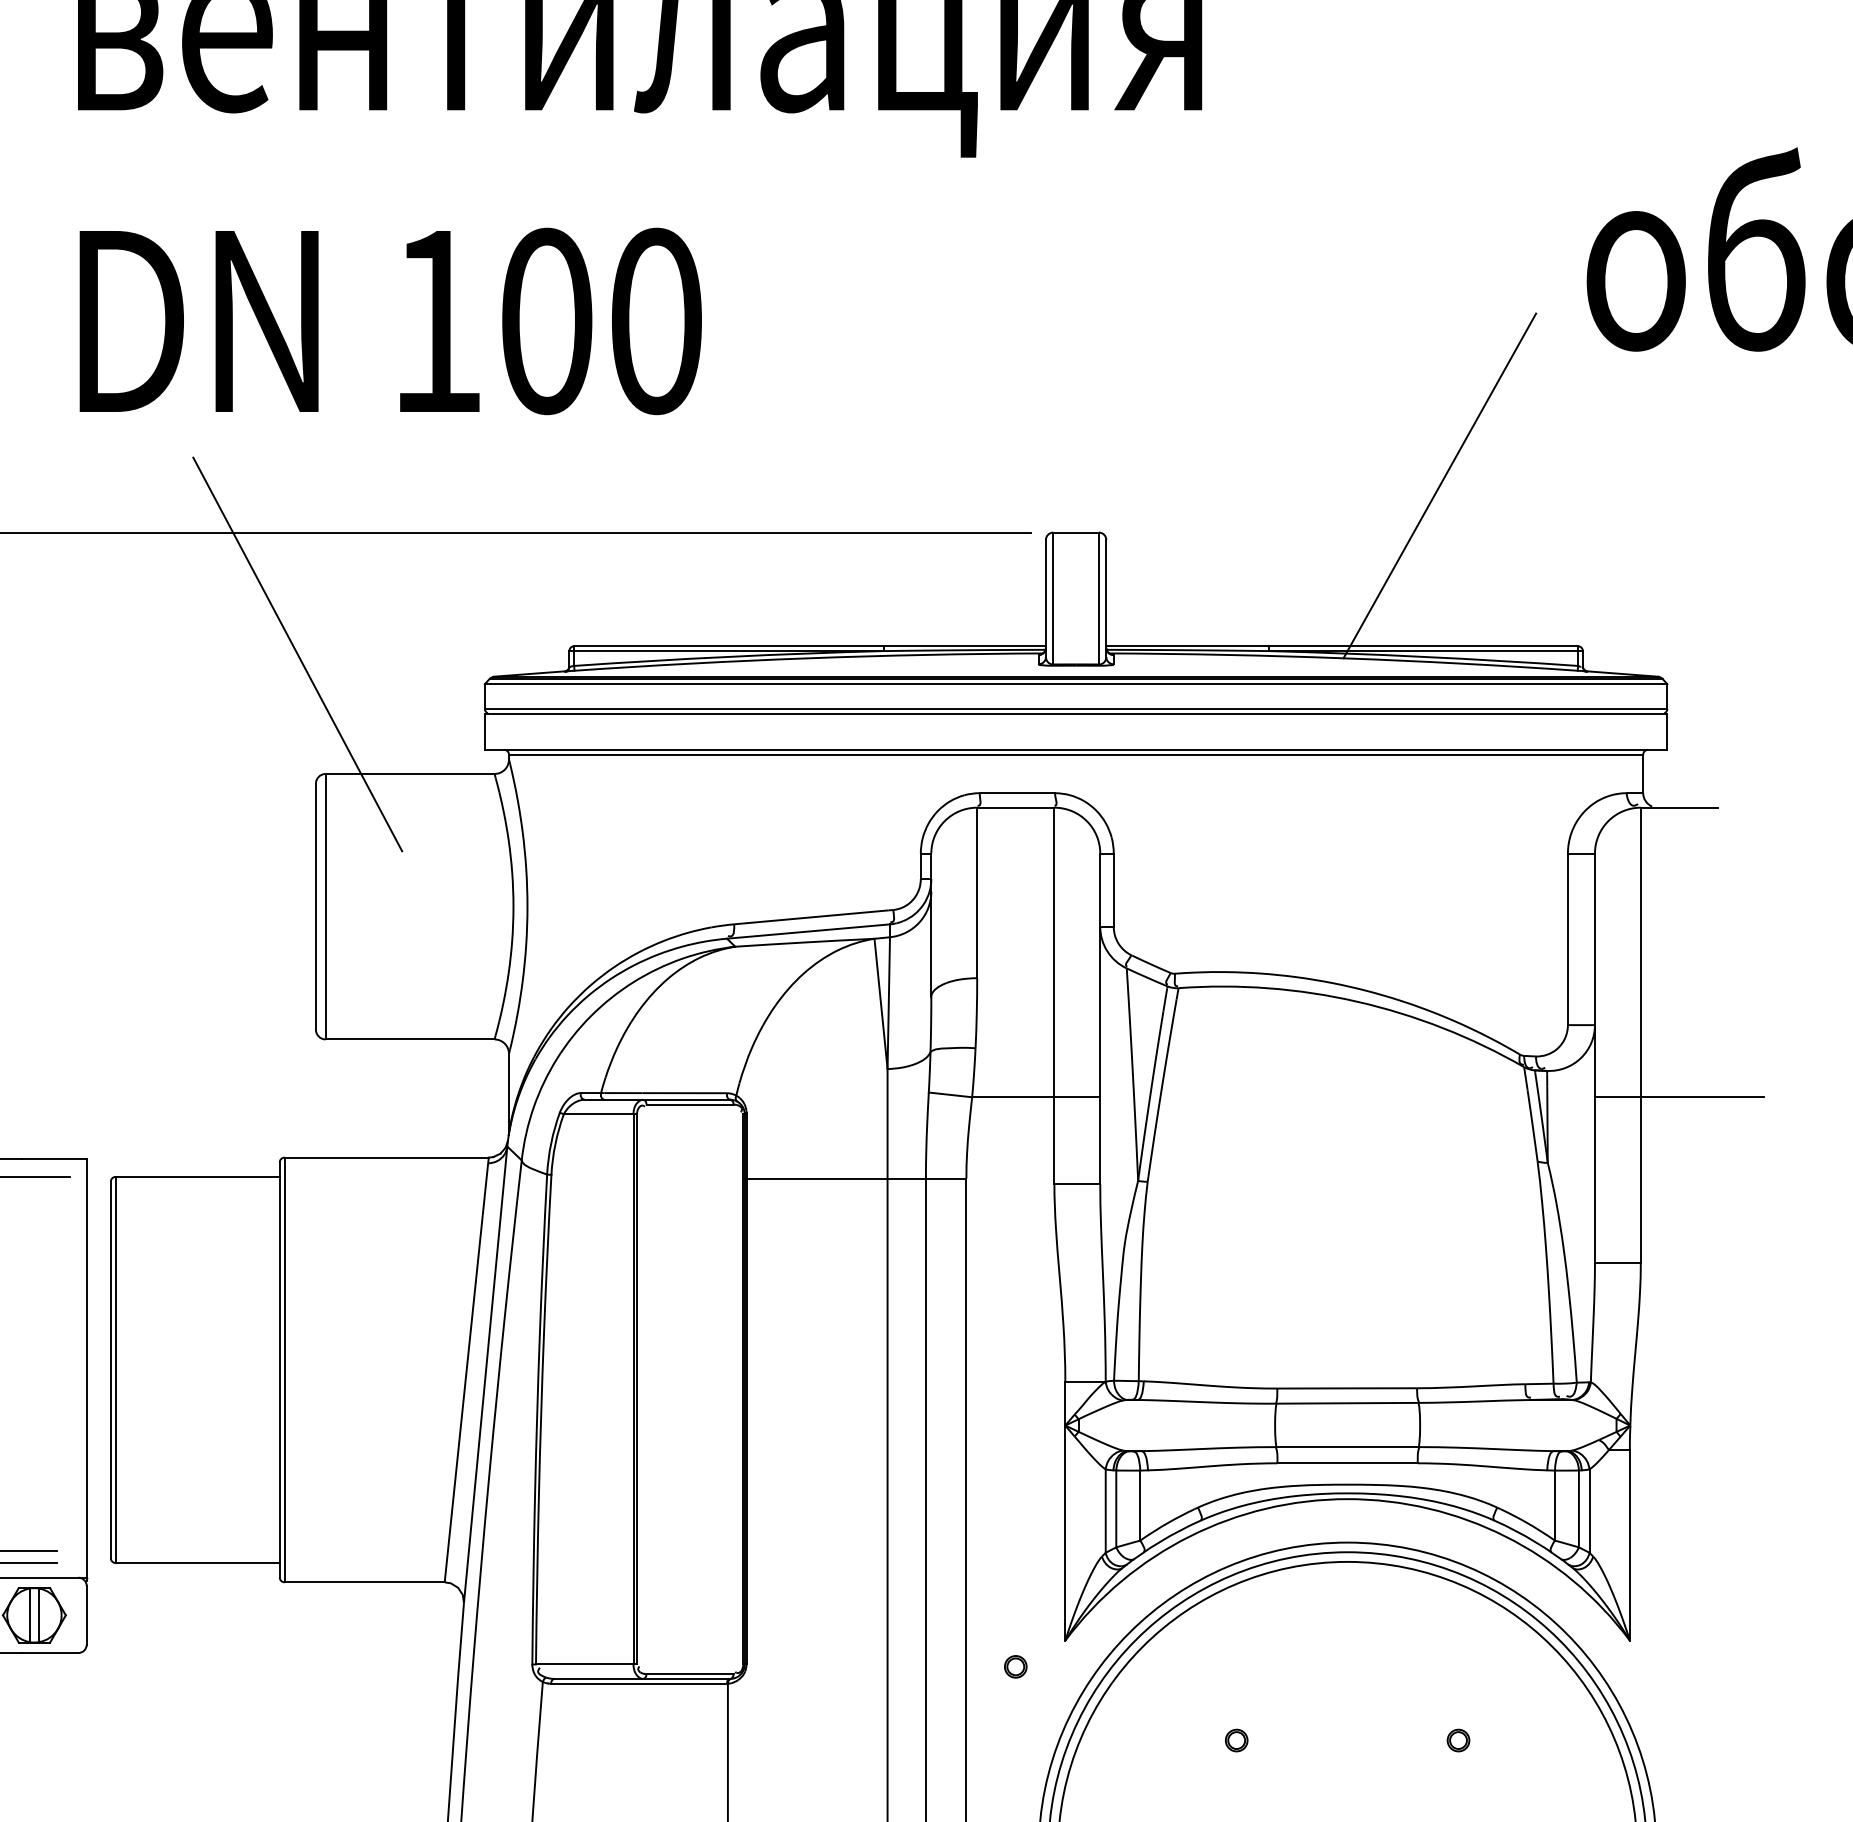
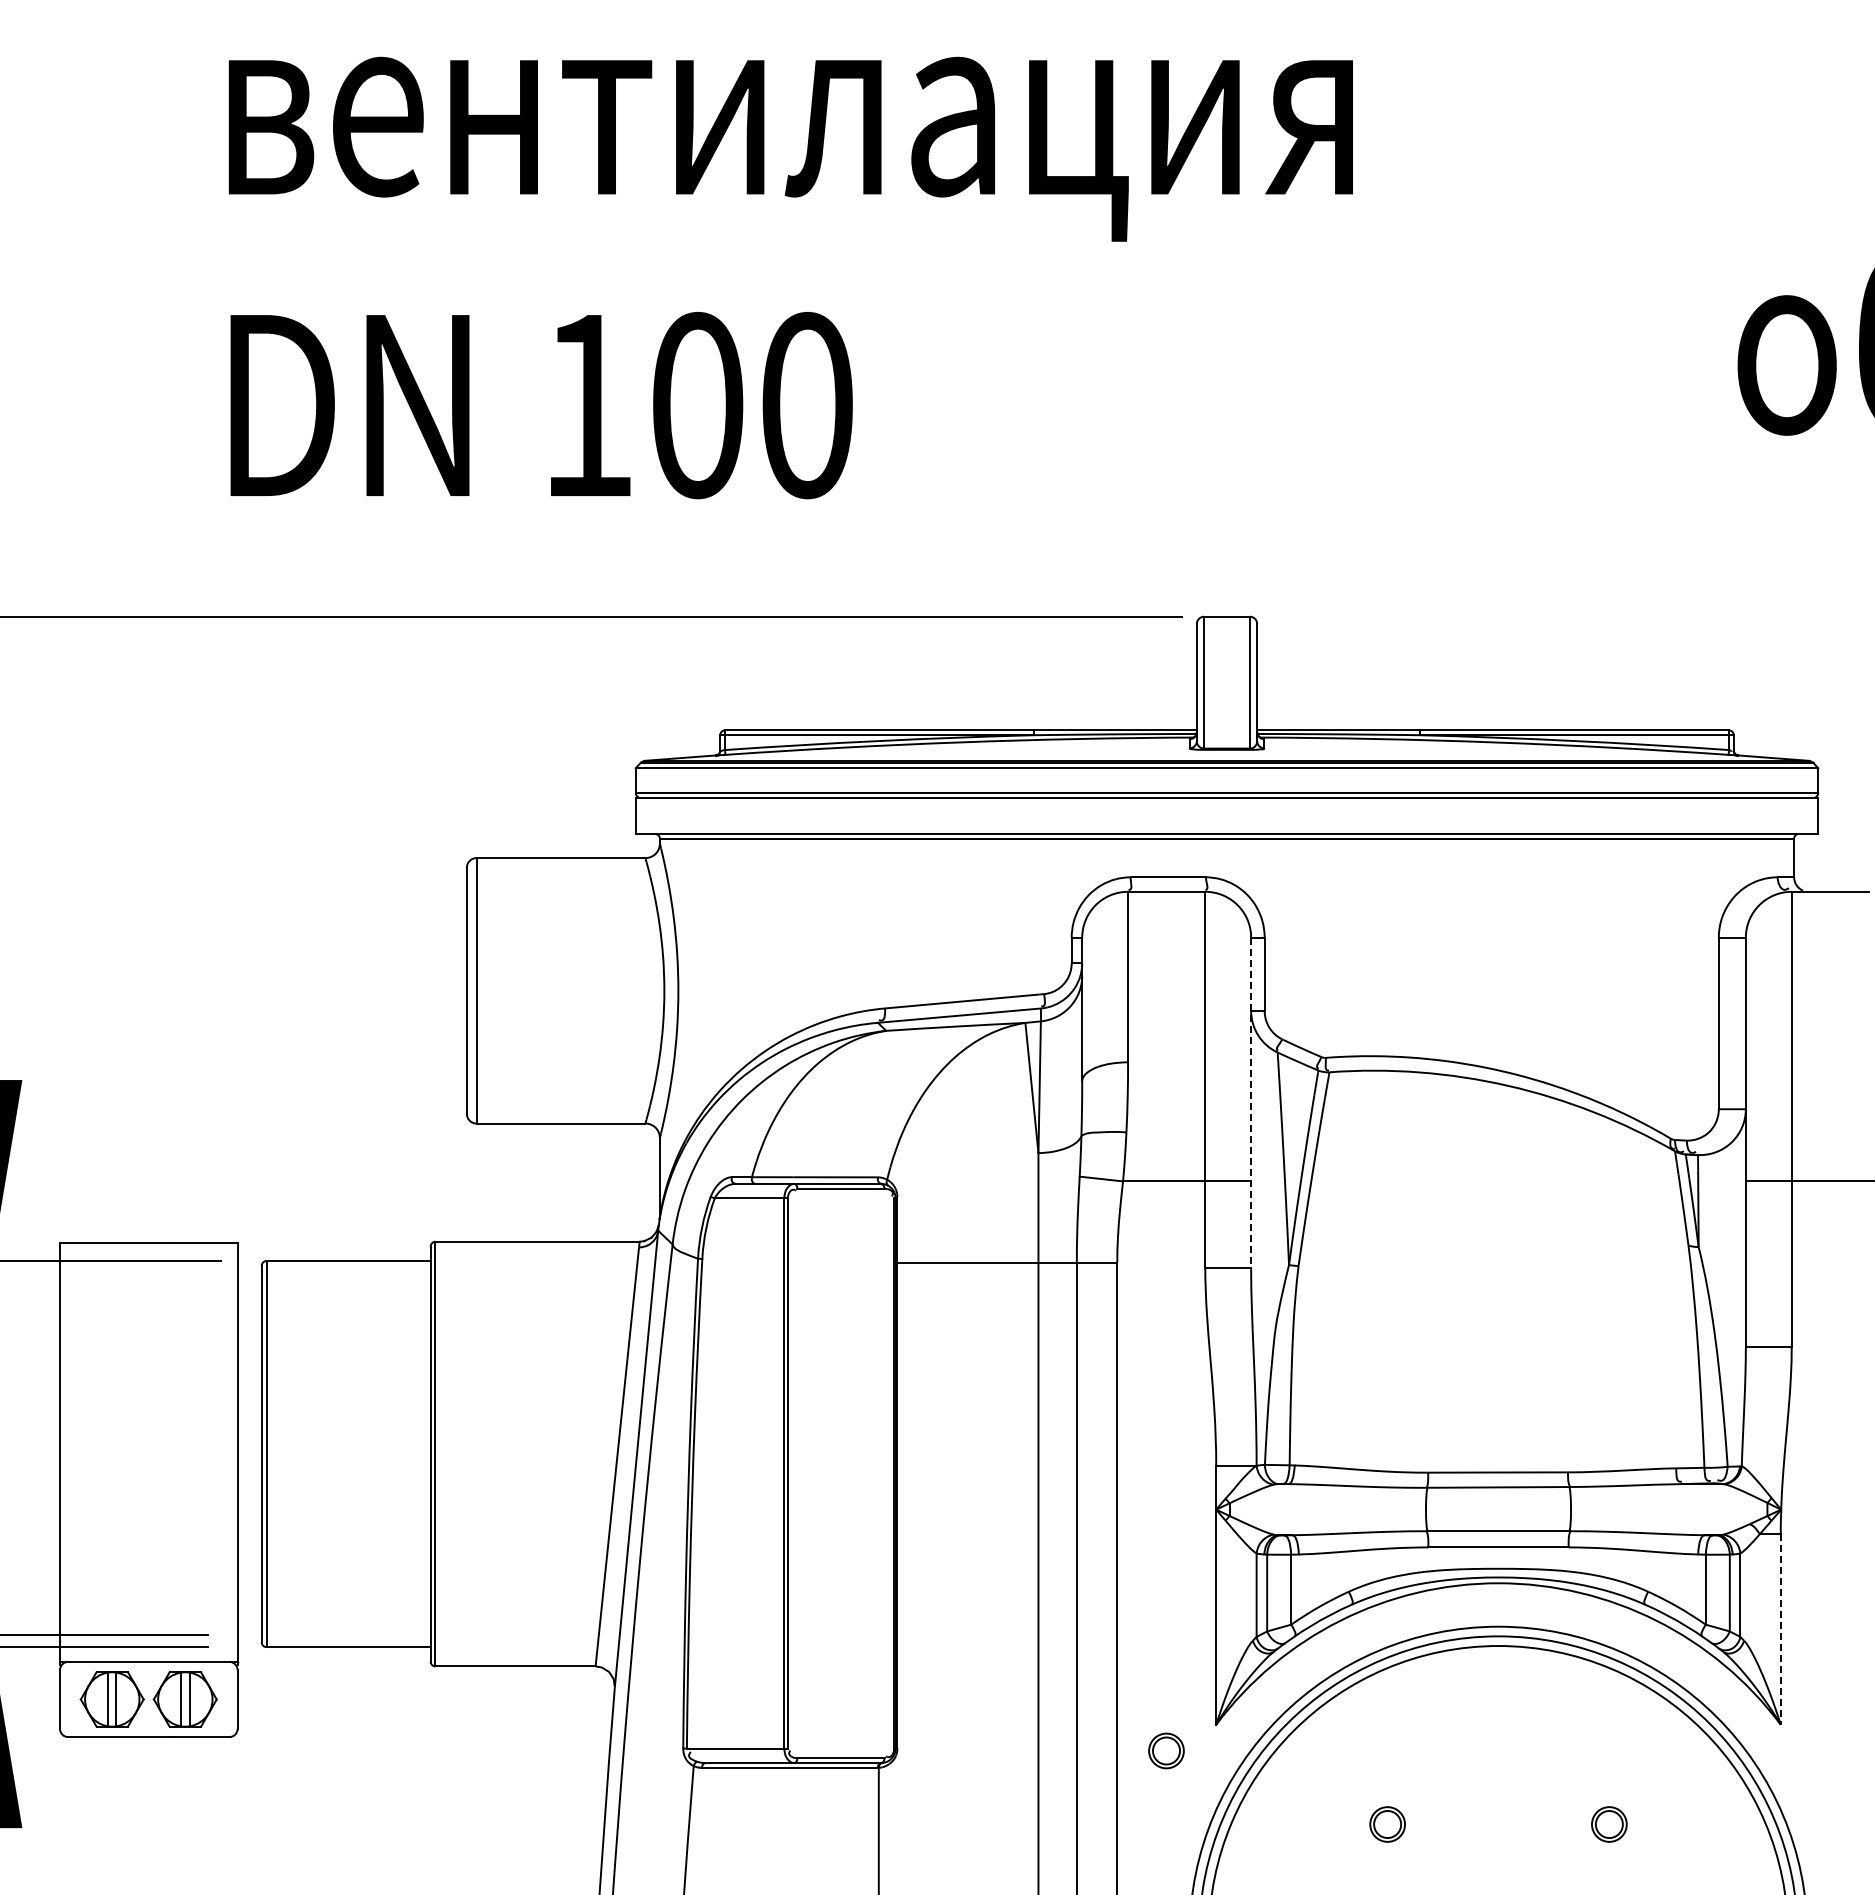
line: (1439, 485) -> (1590, 569), removed
line: (297, 654) -> (448, 738), removed
line: (1100, 1019) -> (1251, 1103), solid -> dashed
line: (1629, 1546) -> (1780, 1630), solid -> dashed
part: (1015, 1666) -> (1166, 1750), size x1.6
part: (1236, 1740) -> (1387, 1824), size x1.6
part: (1458, 1740) -> (1609, 1824), size x1.6

